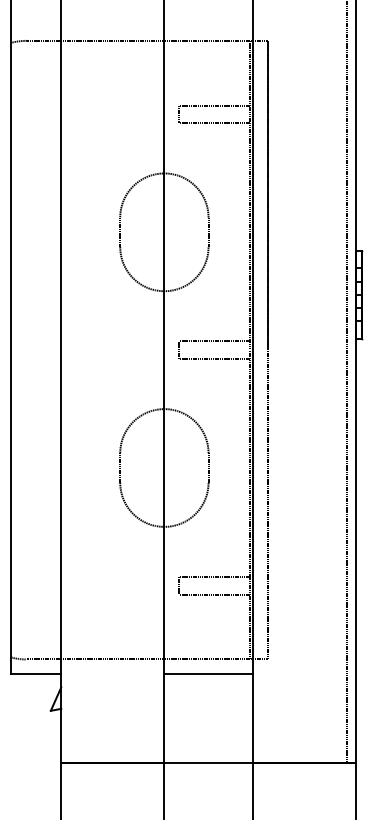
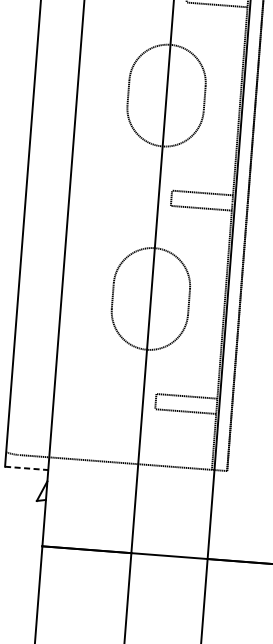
line: (36, 674) -> (26, 468), solid -> dashed
line: (208, 674) -> (175, 480), removed

